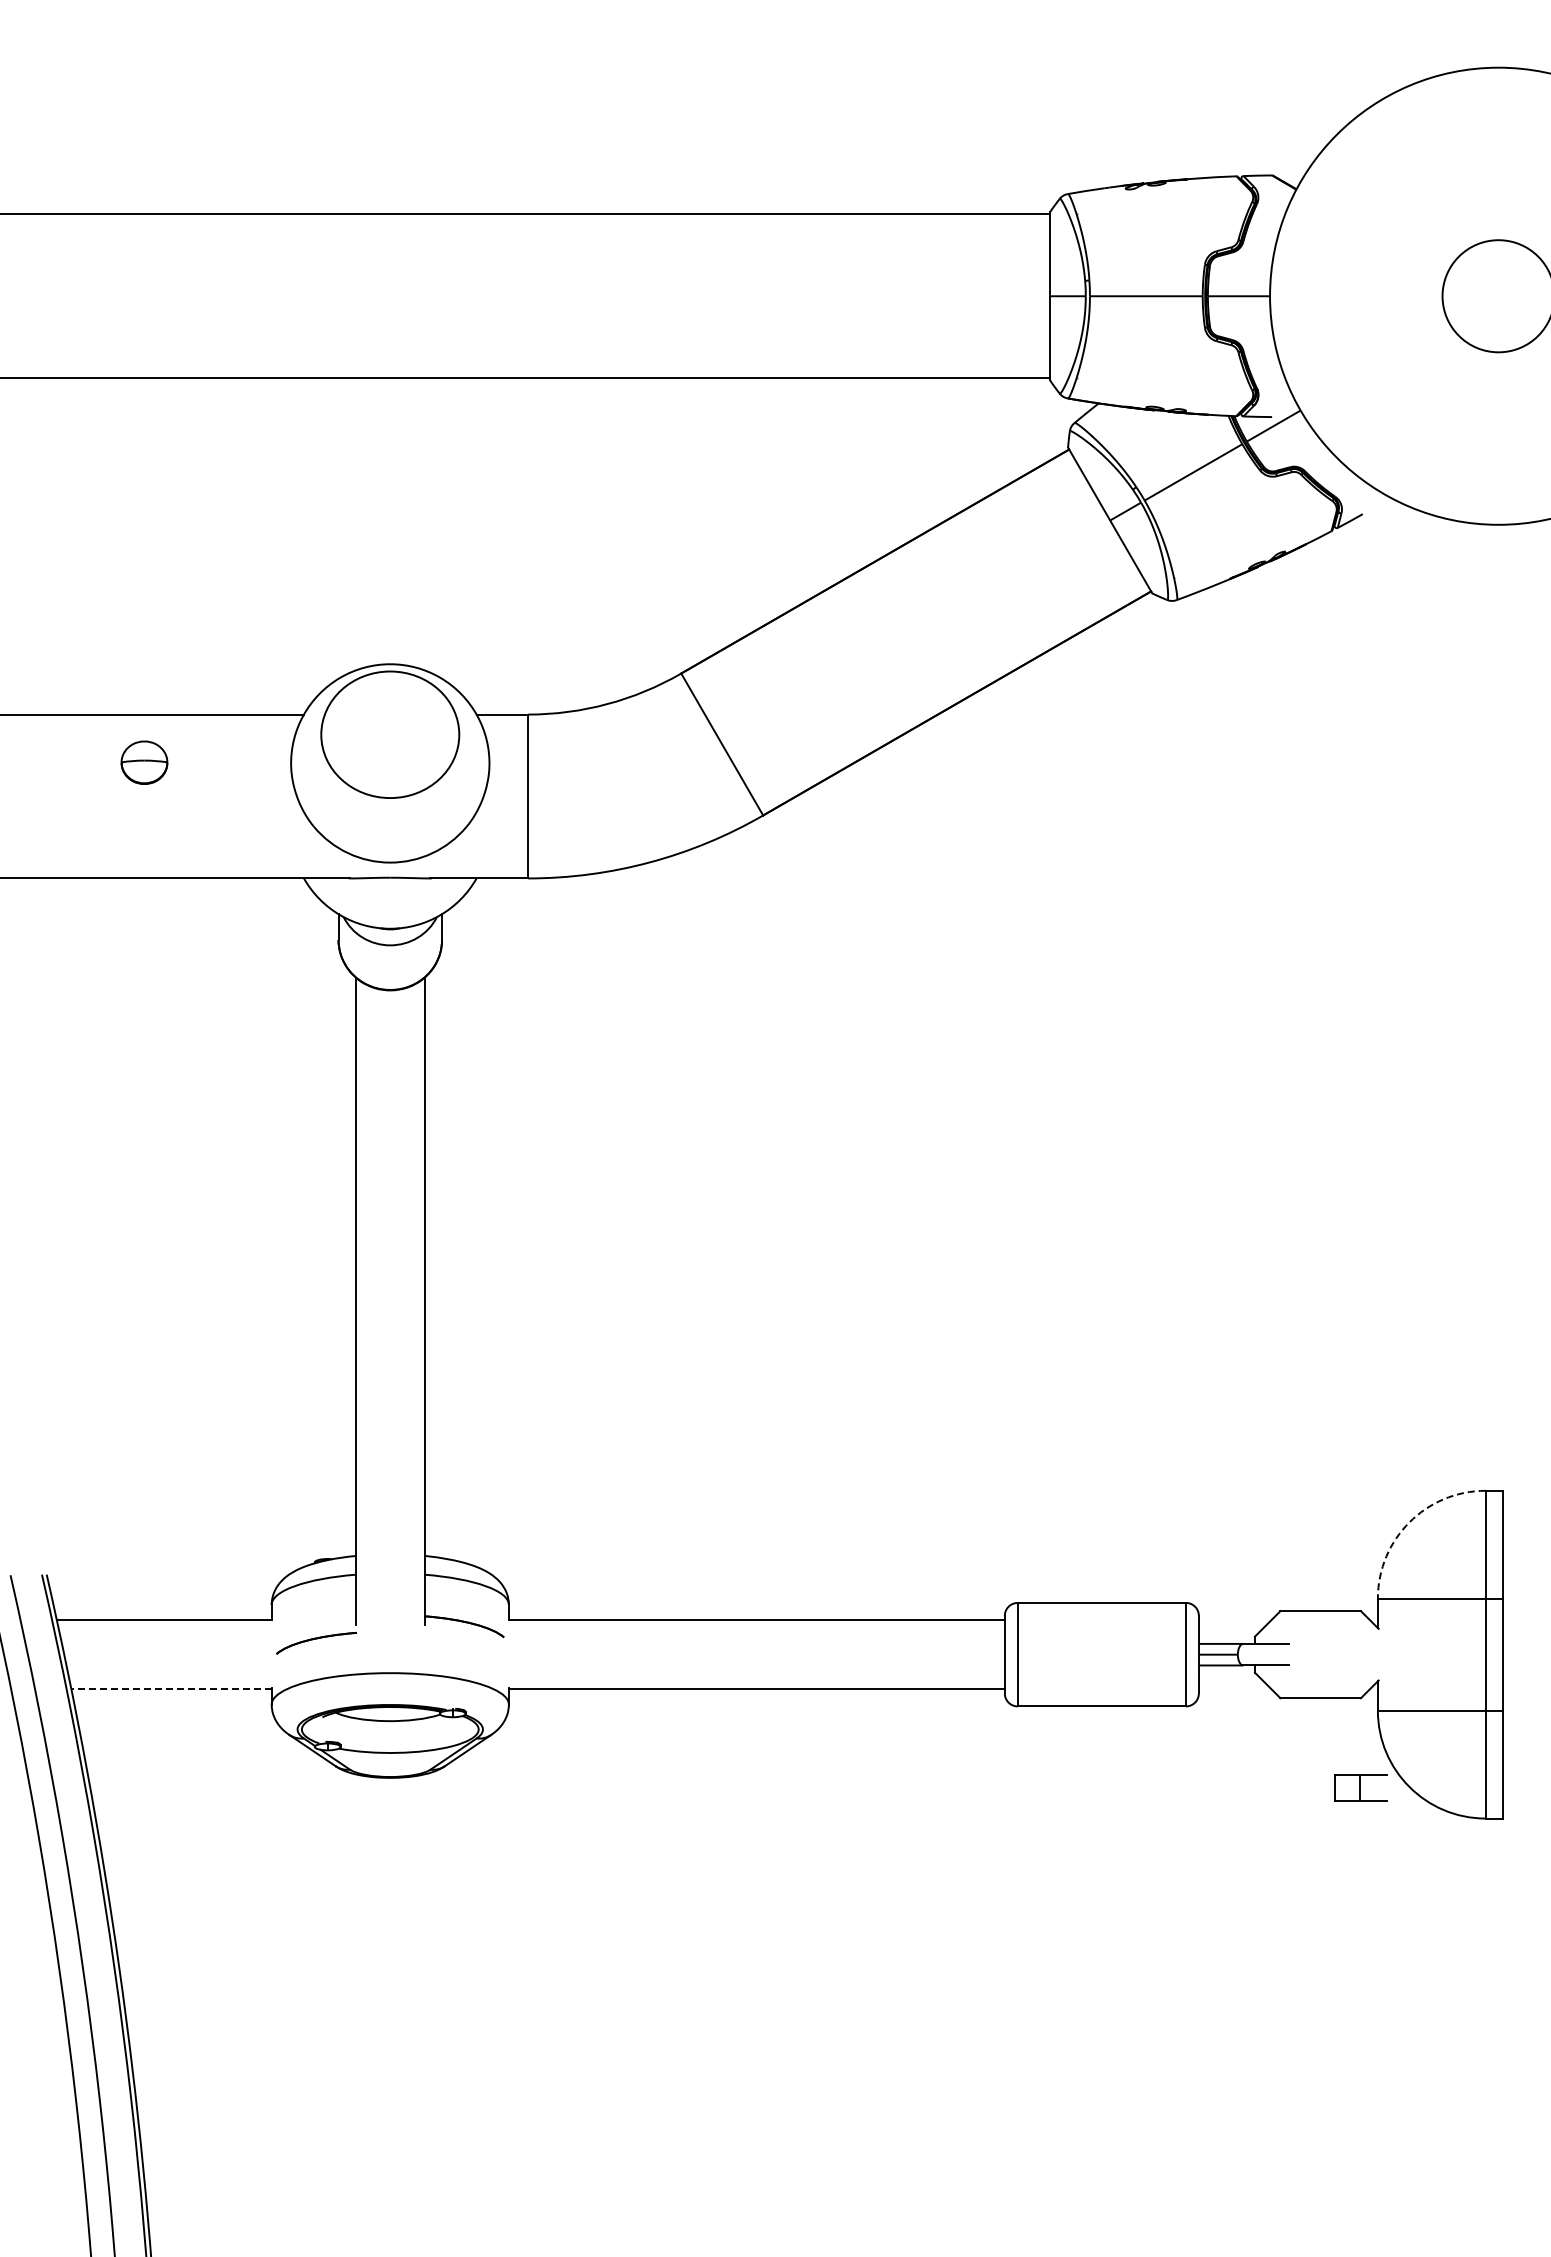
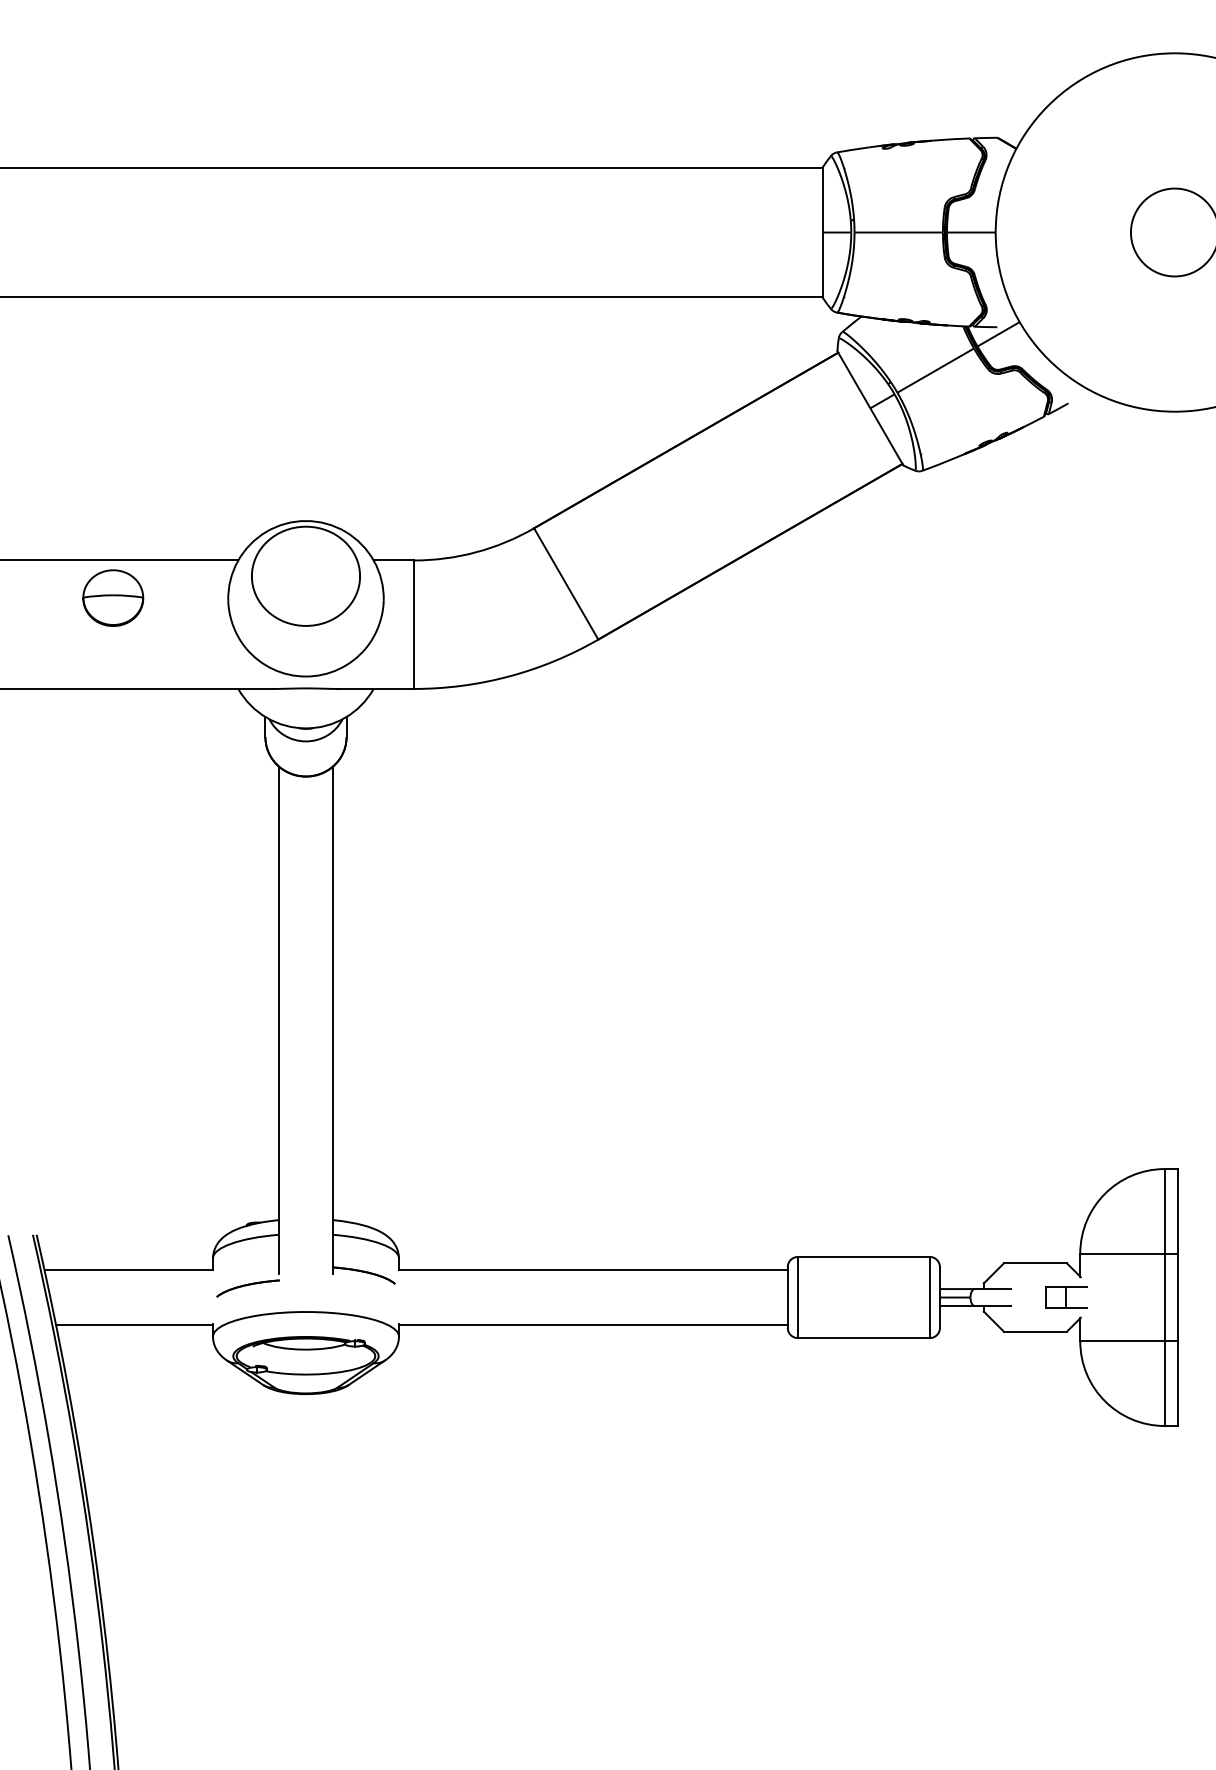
part: (144, 762) -> (113, 598), size x1.67
arc: (1409, 1522) -> (1105, 1193), dashed -> solid
line: (171, 1689) -> (134, 1324), dashed -> solid
part: (1360, 1787) -> (1066, 1297), moved

